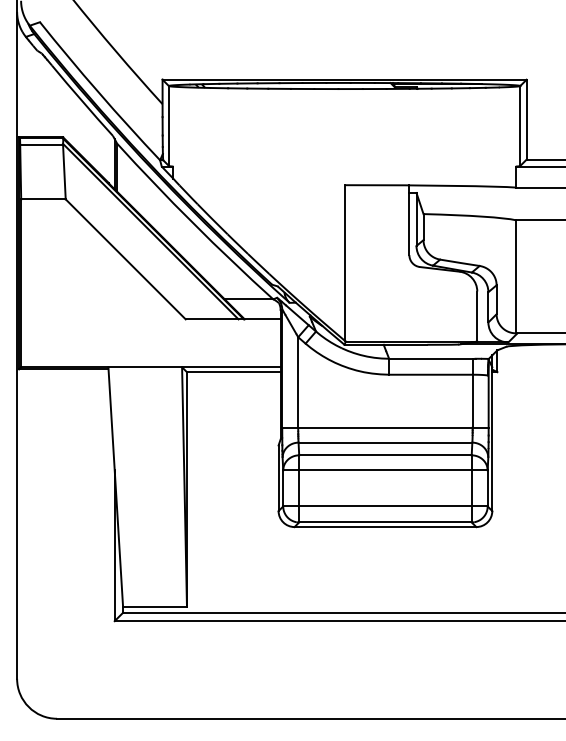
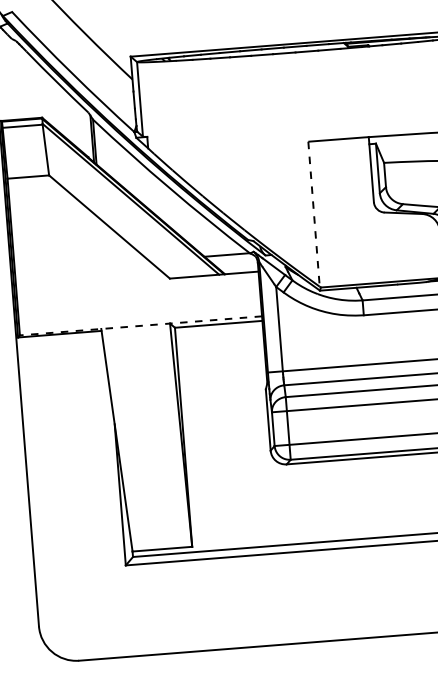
line: (344, 262) -> (313, 213), solid -> dashed
line: (150, 367) -> (140, 326), solid -> dashed

